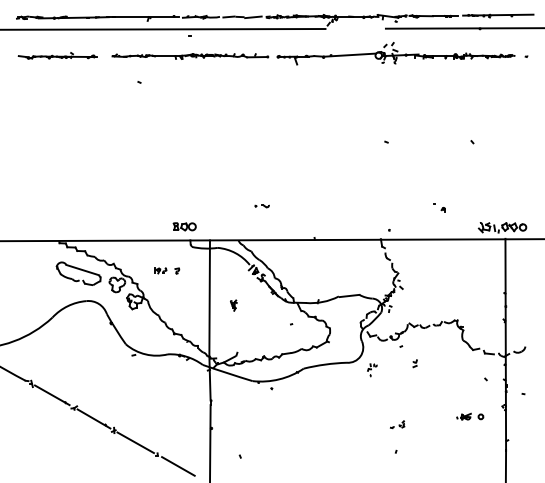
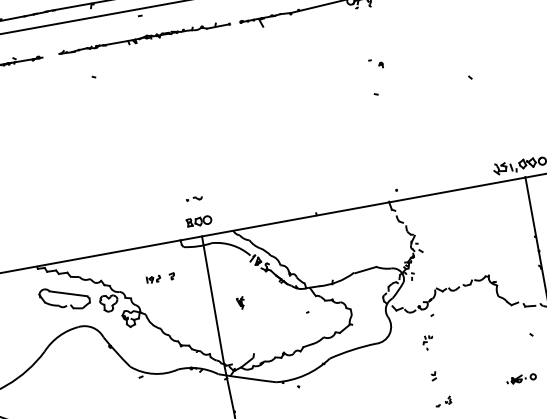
part: (261, 206) -> (193, 199), moved
part: (439, 207) -> (376, 63), moved
part: (184, 226) -> (198, 221), moved
part: (414, 363) -> (433, 376), moved
part: (372, 370) -> (428, 343), moved

